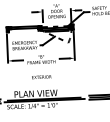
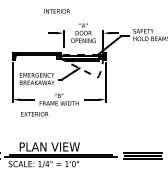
text: (41, 77) -> (34, 114), moved

